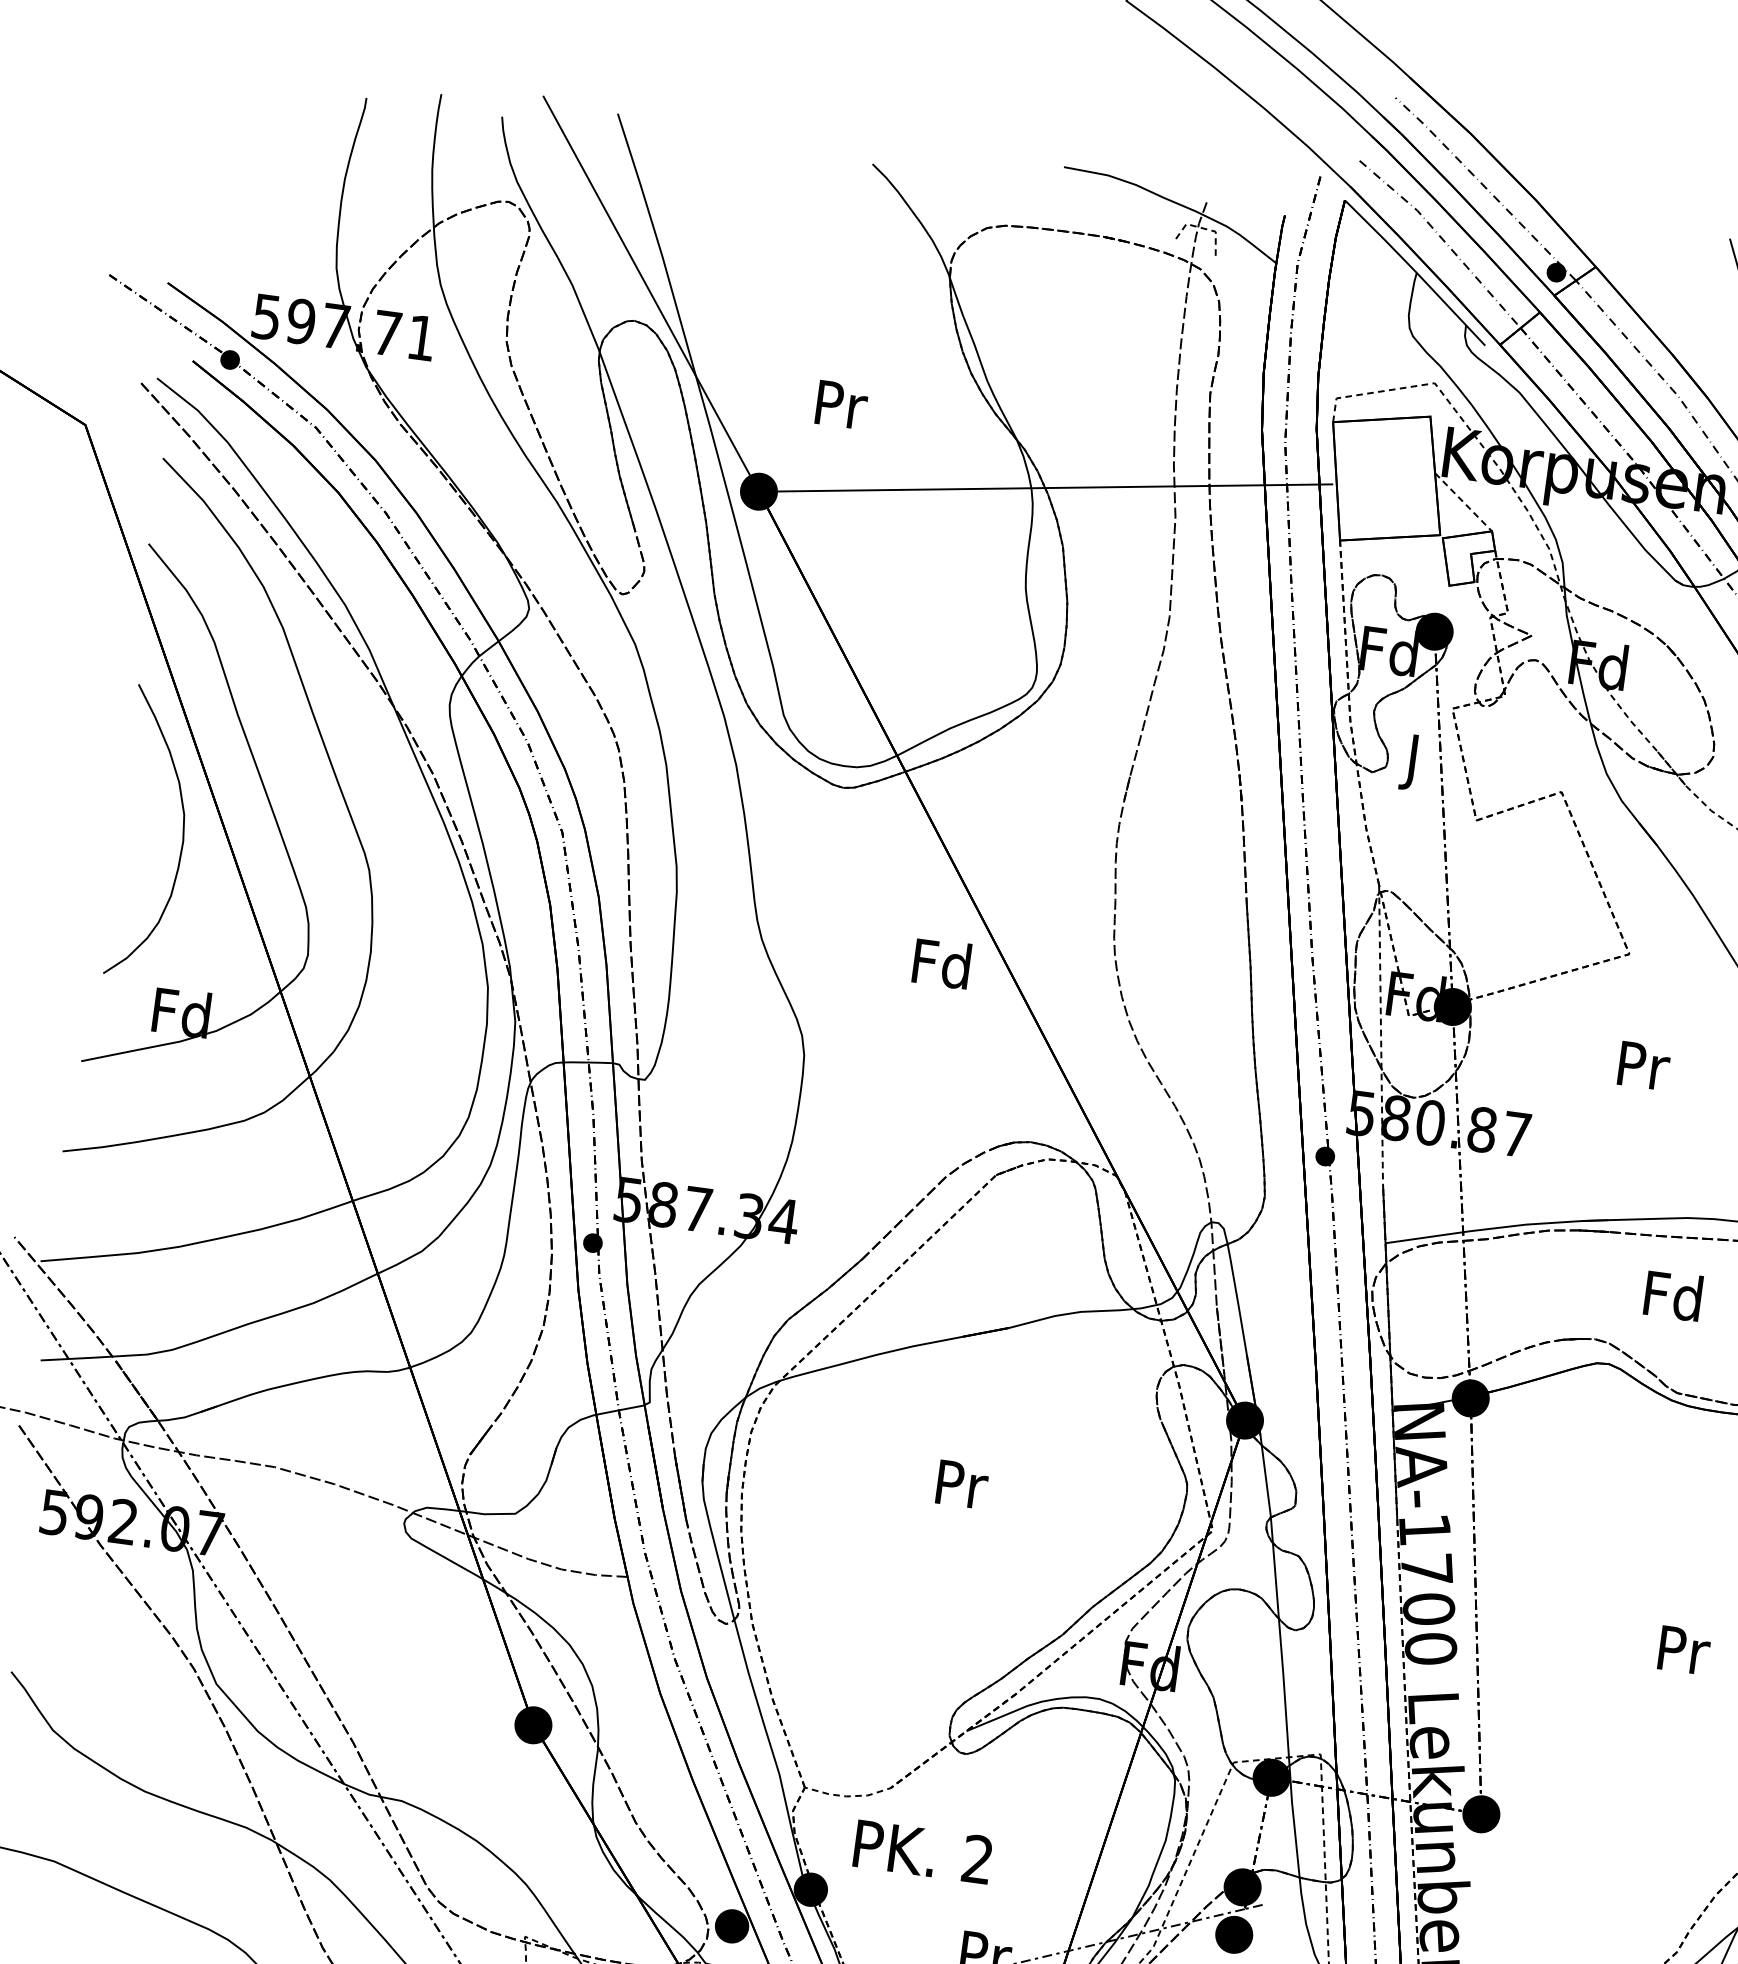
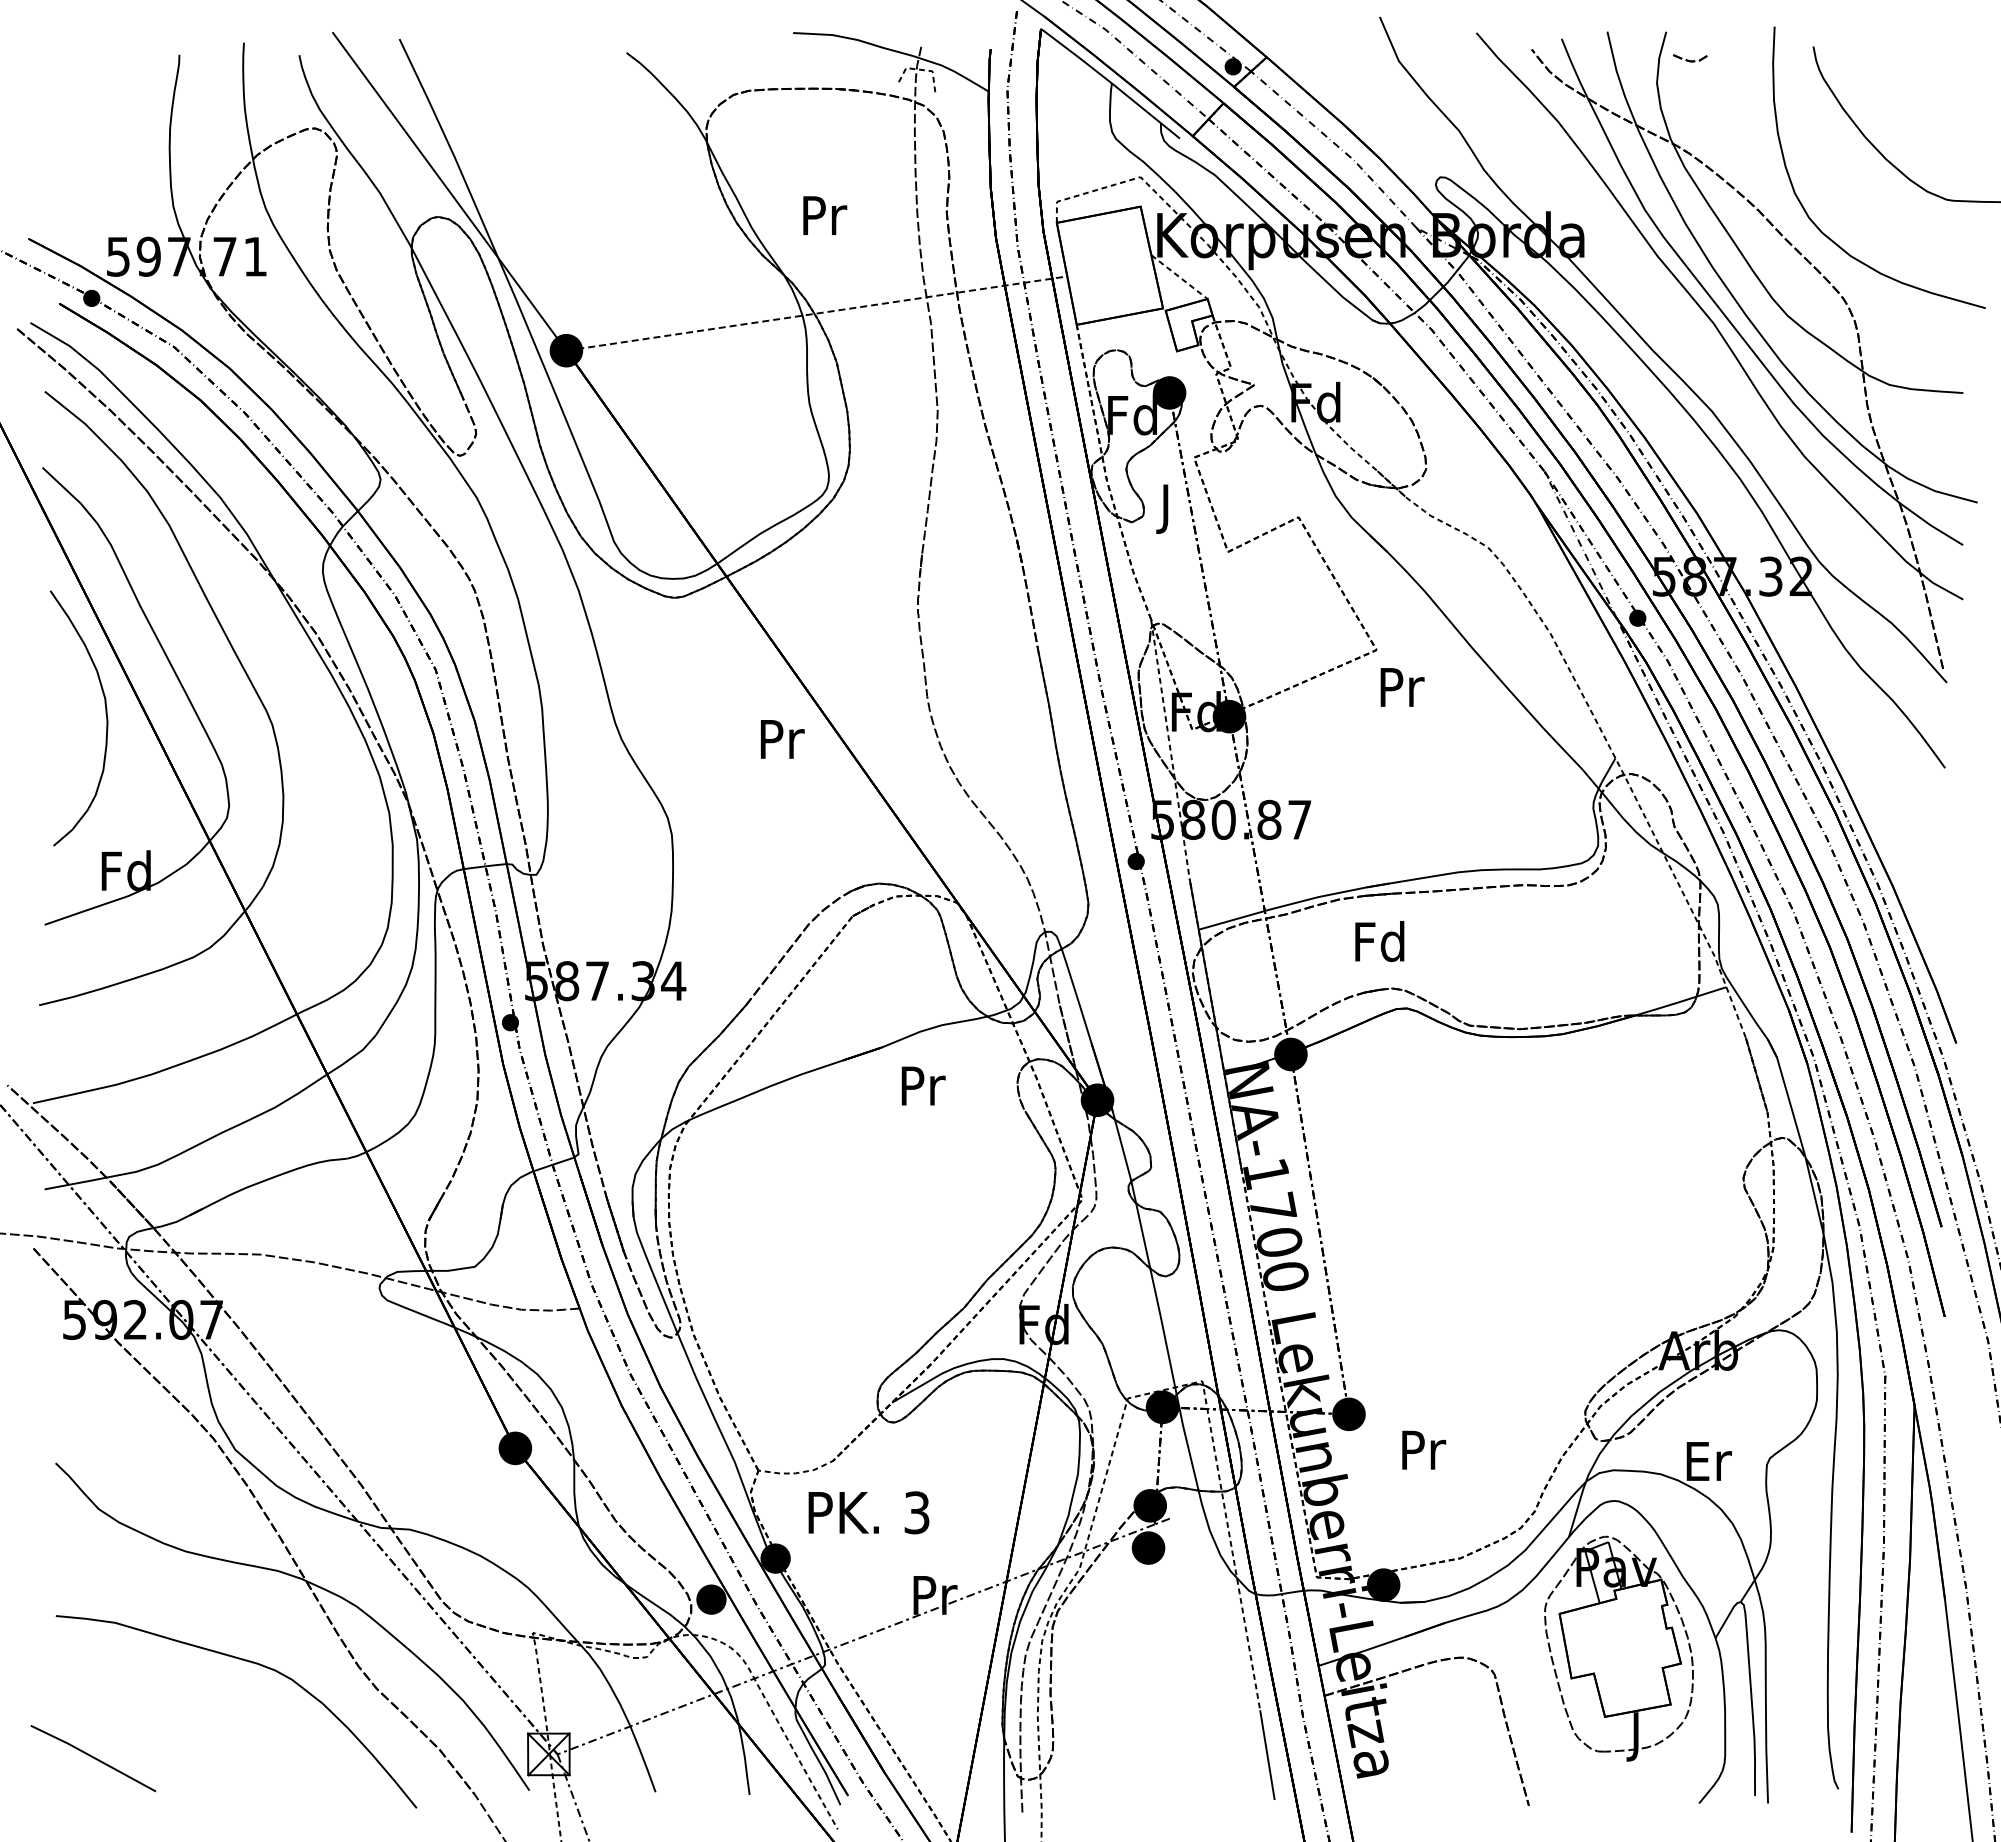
text: (842, 404) -> (825, 215), moved
line: (1046, 487) -> (815, 313), solid -> dashed
text: (941, 963) -> (780, 738), Fd -> Pr
text: (1644, 1066) -> (1402, 687), moved
text: (1672, 1295) -> (1379, 941), moved
text: (962, 1484) -> (923, 1085), moved
text: (1685, 1649) -> (1424, 1449), moved
text: (977, 1859) -> (916, 1512), 2 -> 3

